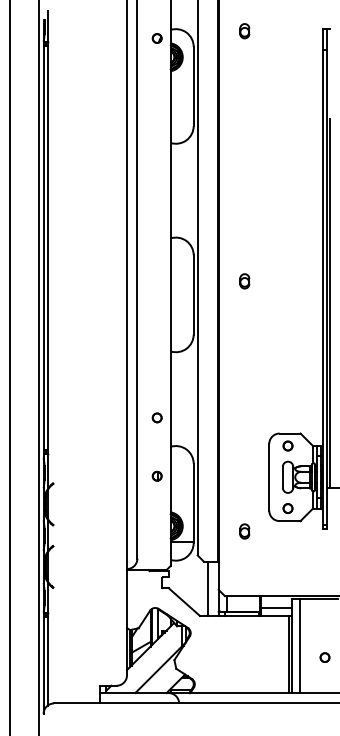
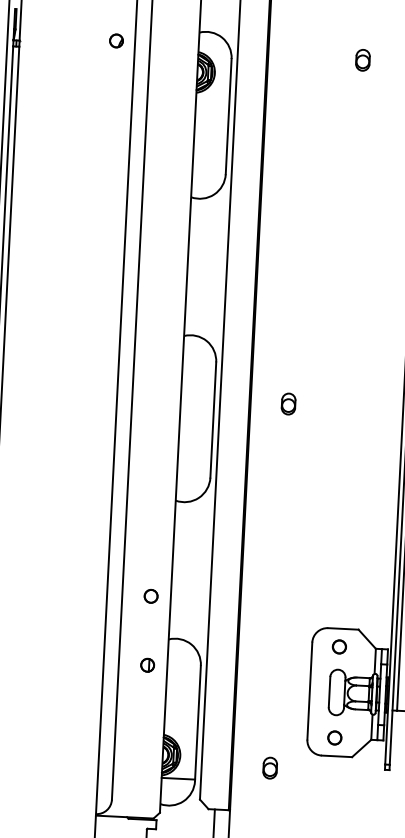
part: (244, 31) -> (362, 60), moved
part: (156, 38) -> (115, 40), moved
part: (156, 475) -> (146, 664), moved

